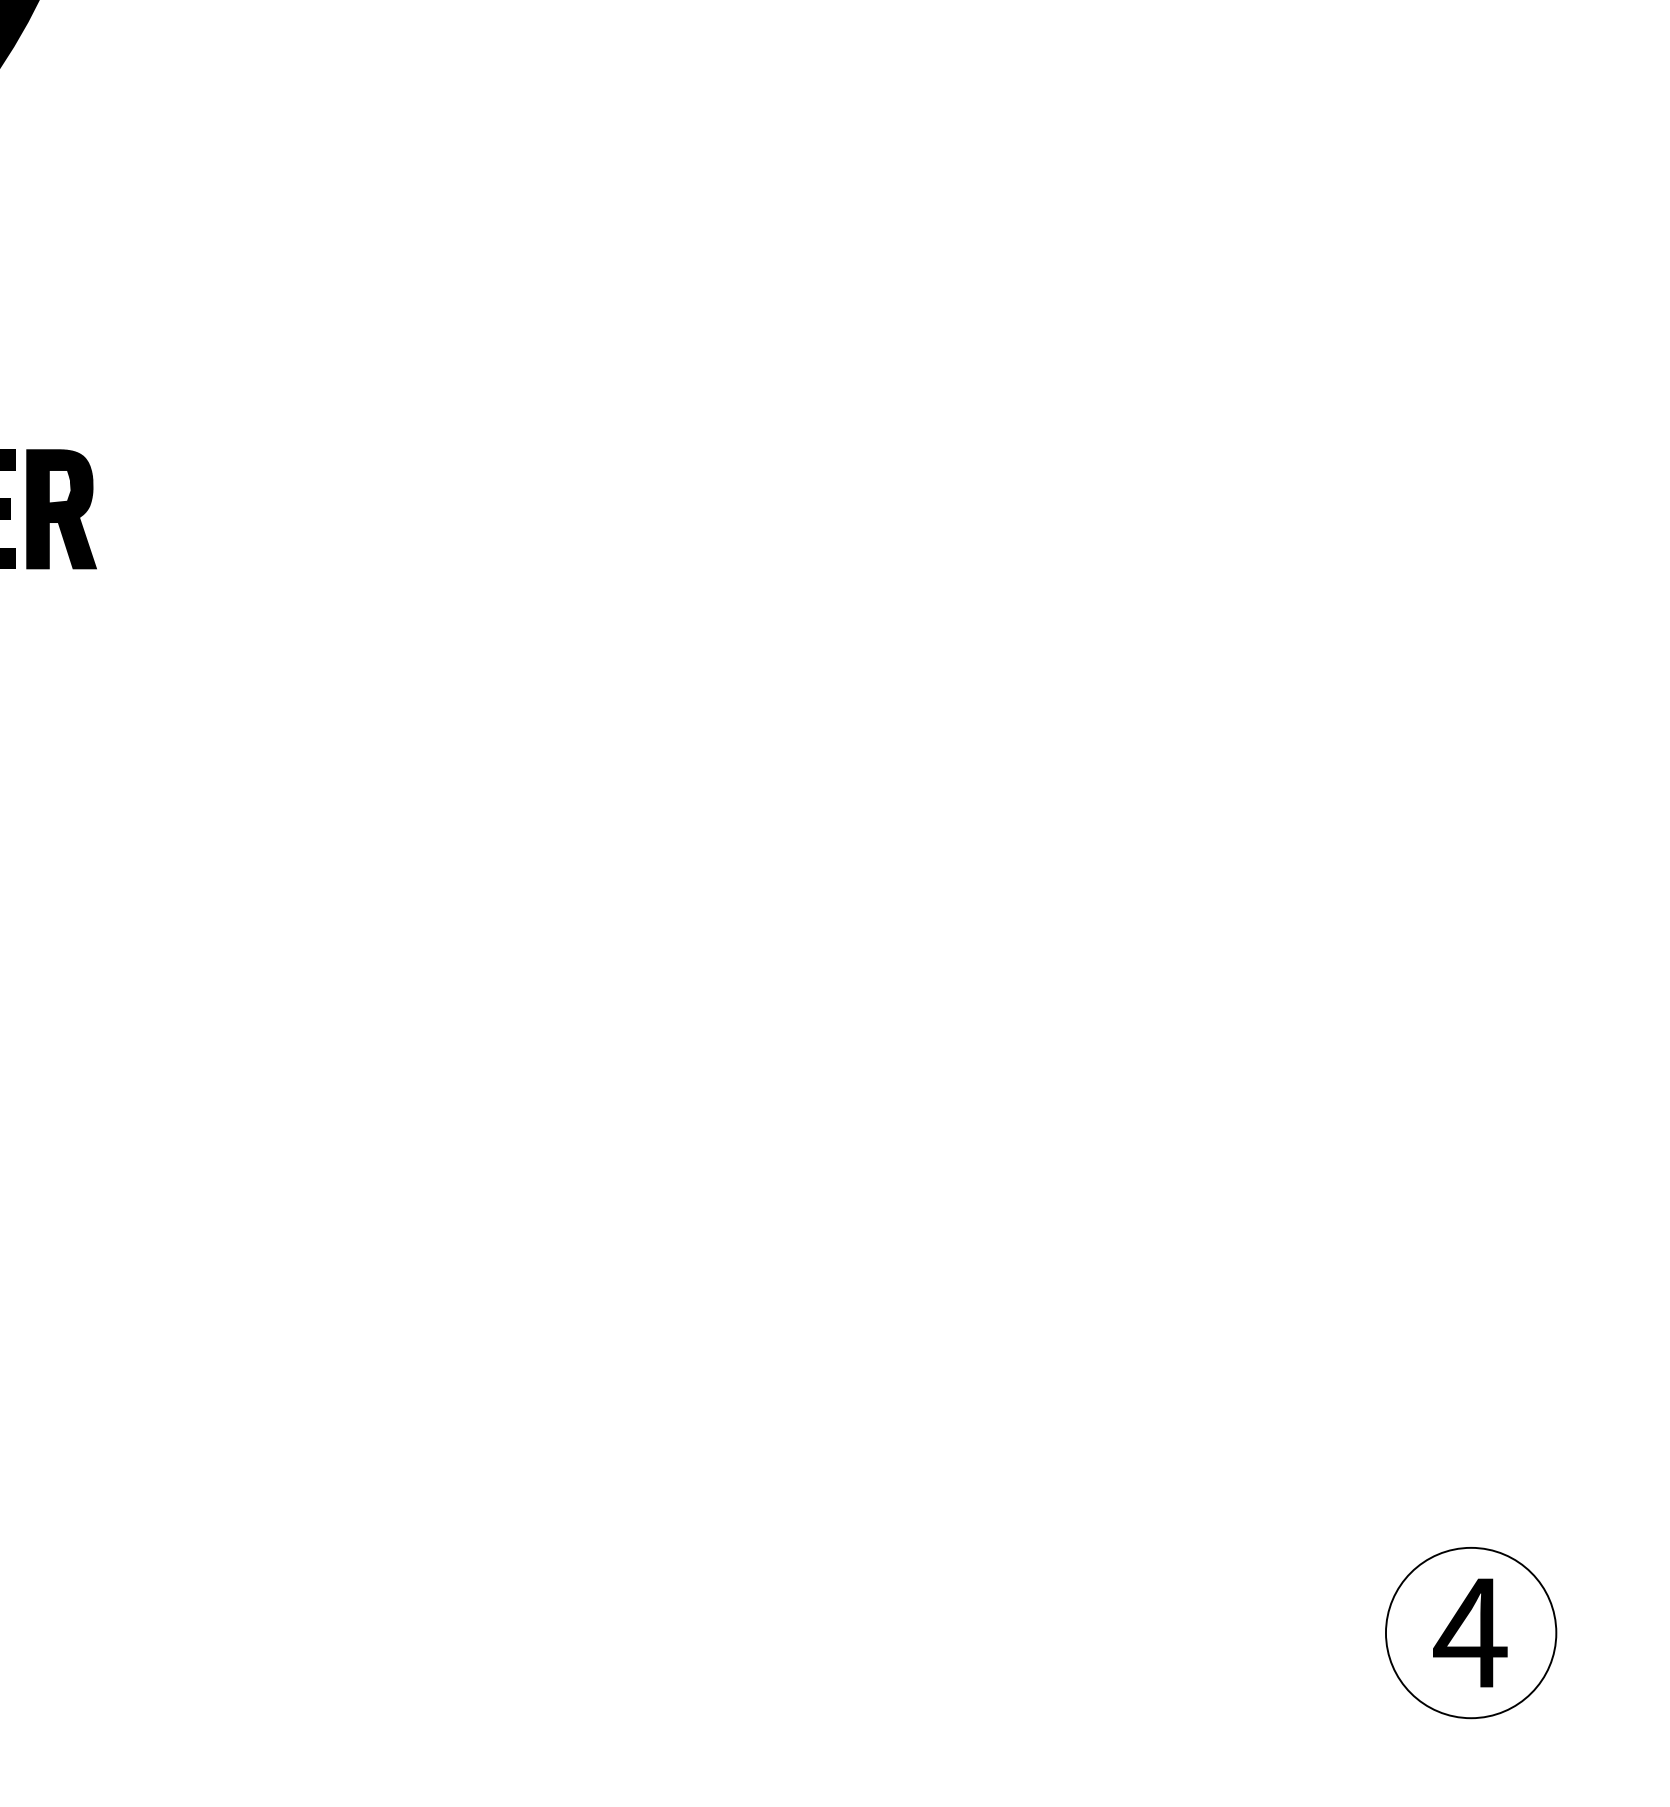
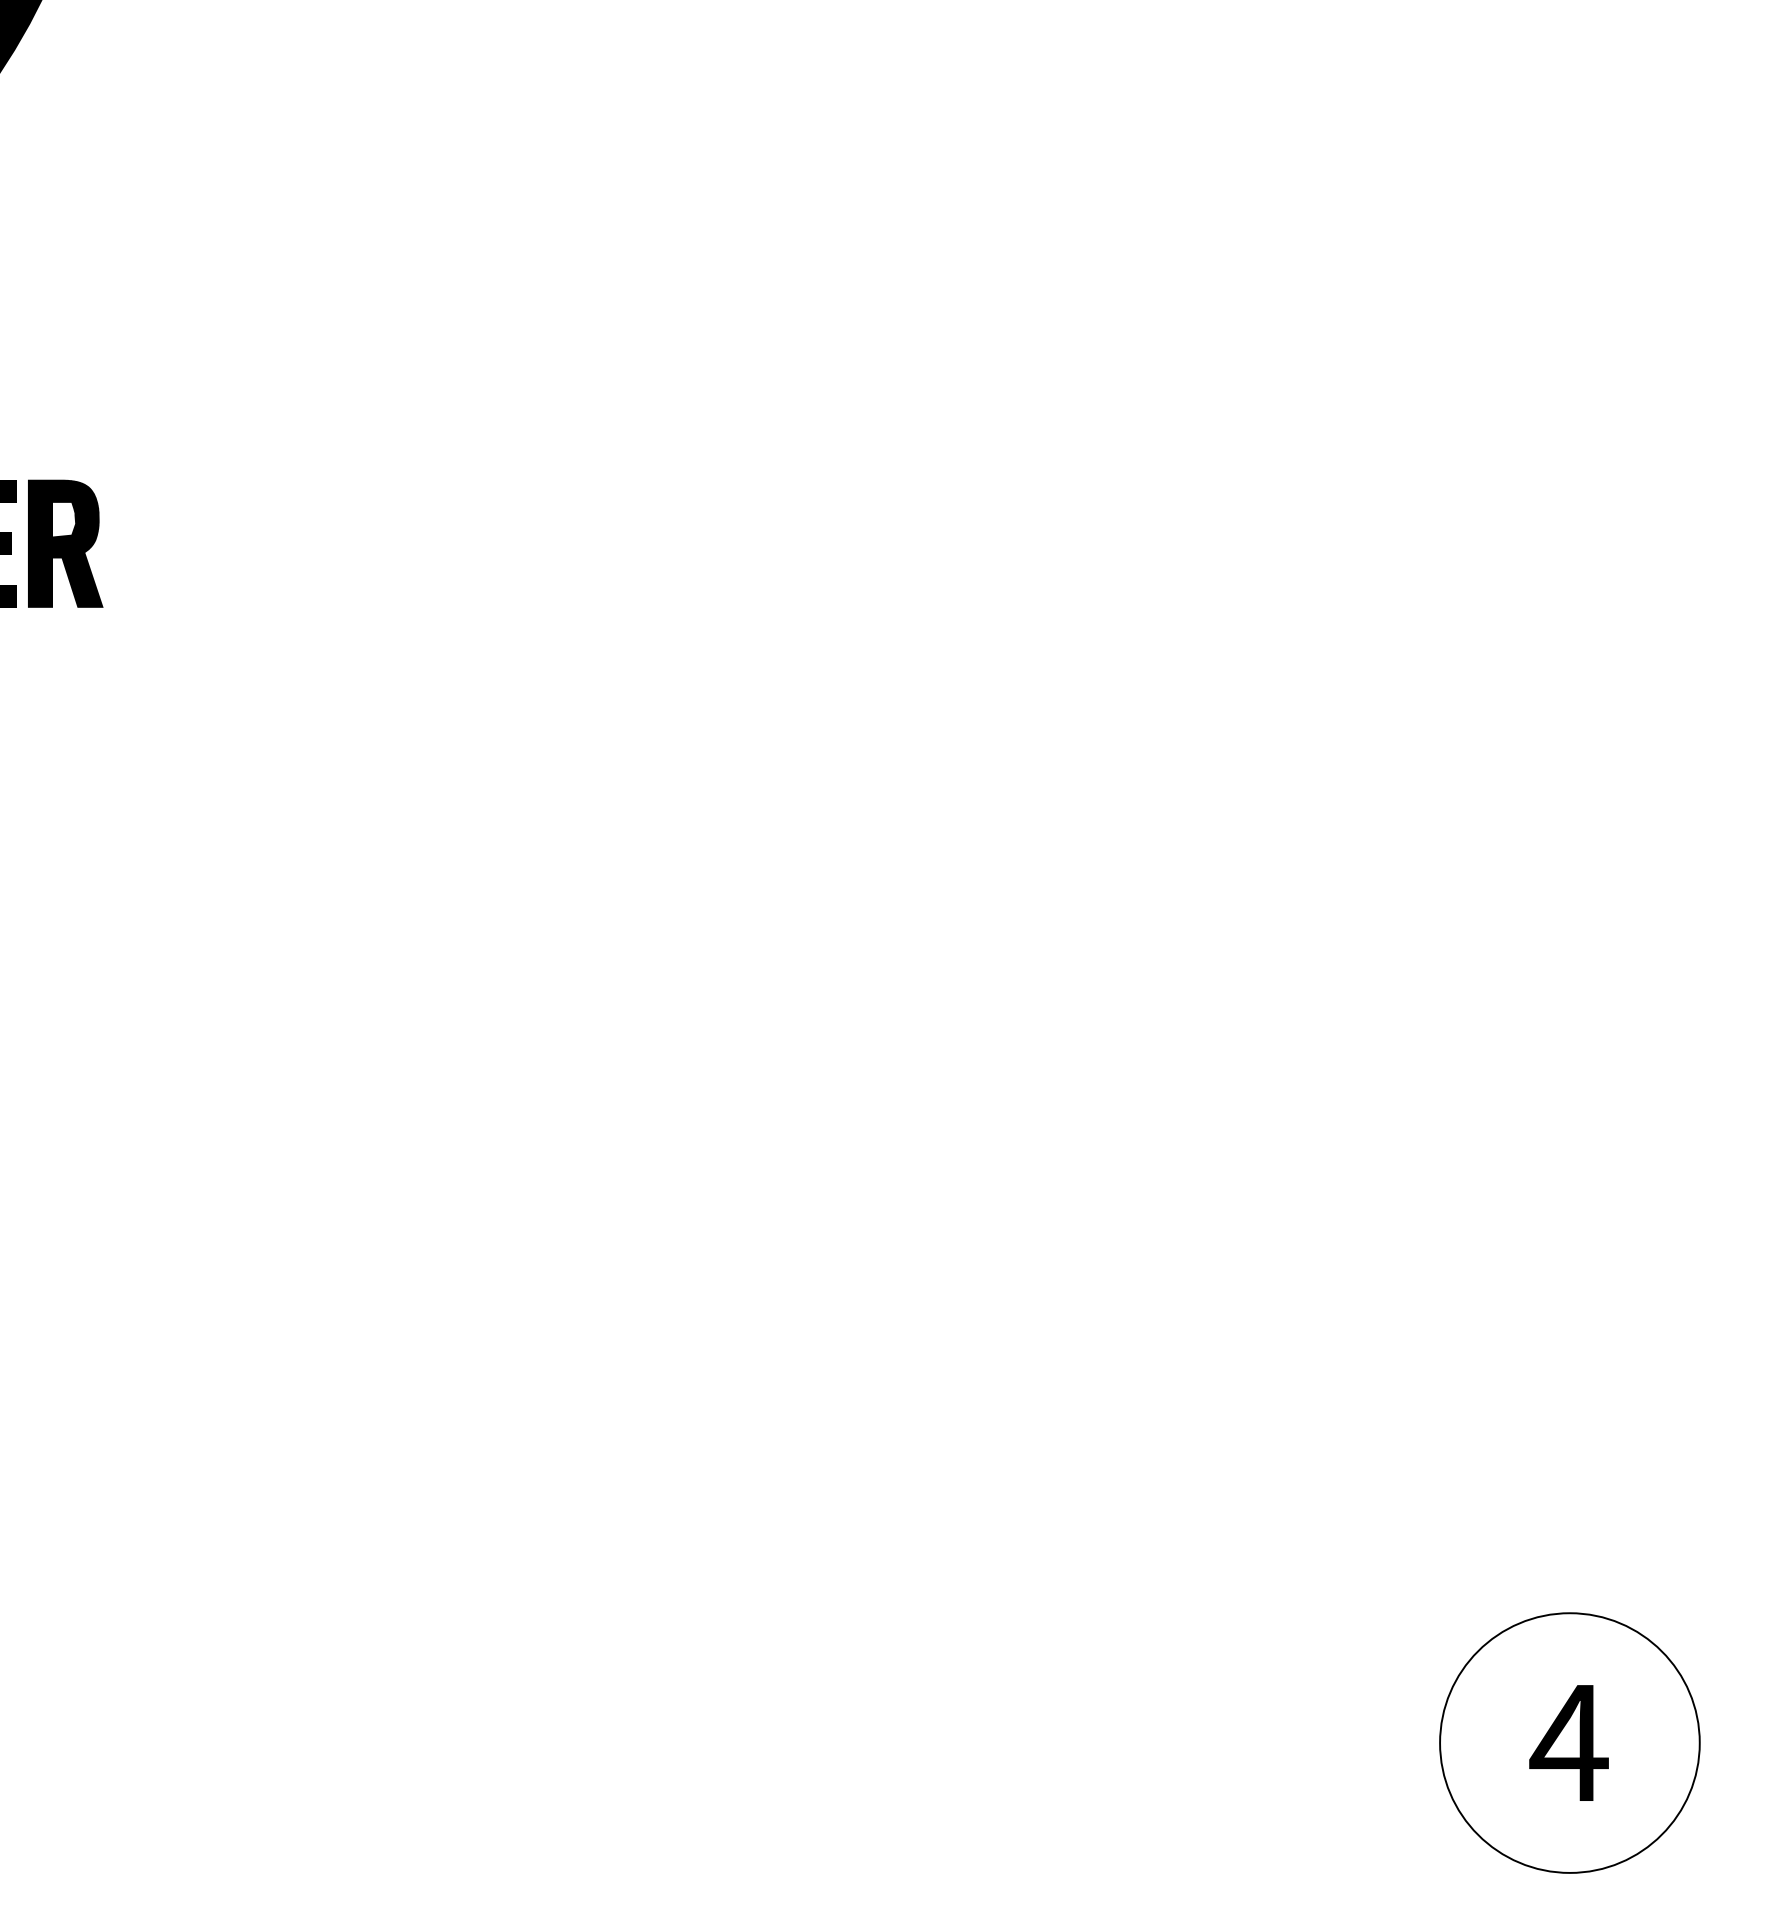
circle: (1470, 1632) -> (1569, 1742), size x1.43

